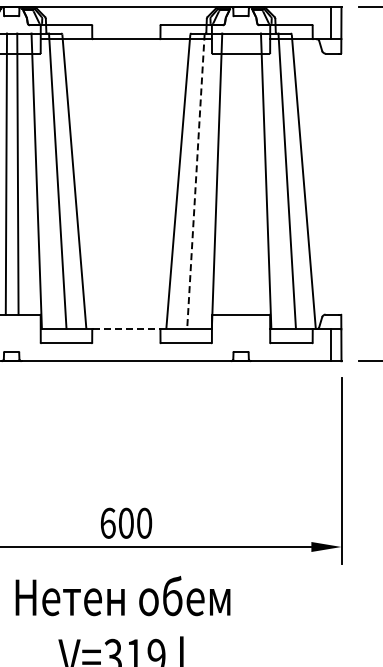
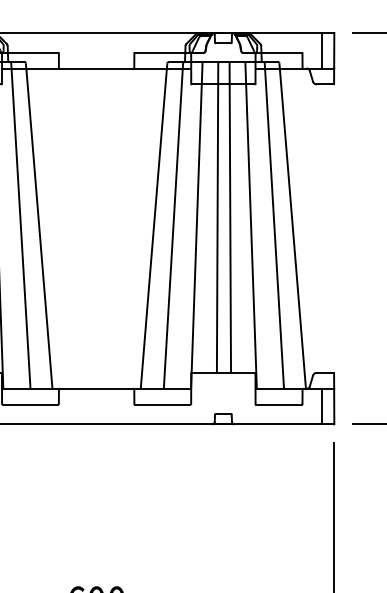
line: (235, 173) -> (217, 216), added
line: (246, 173) -> (229, 216), added
line: (195, 181) -> (173, 225), dashed -> solid
line: (126, 328) -> (96, 388), dashed -> solid

